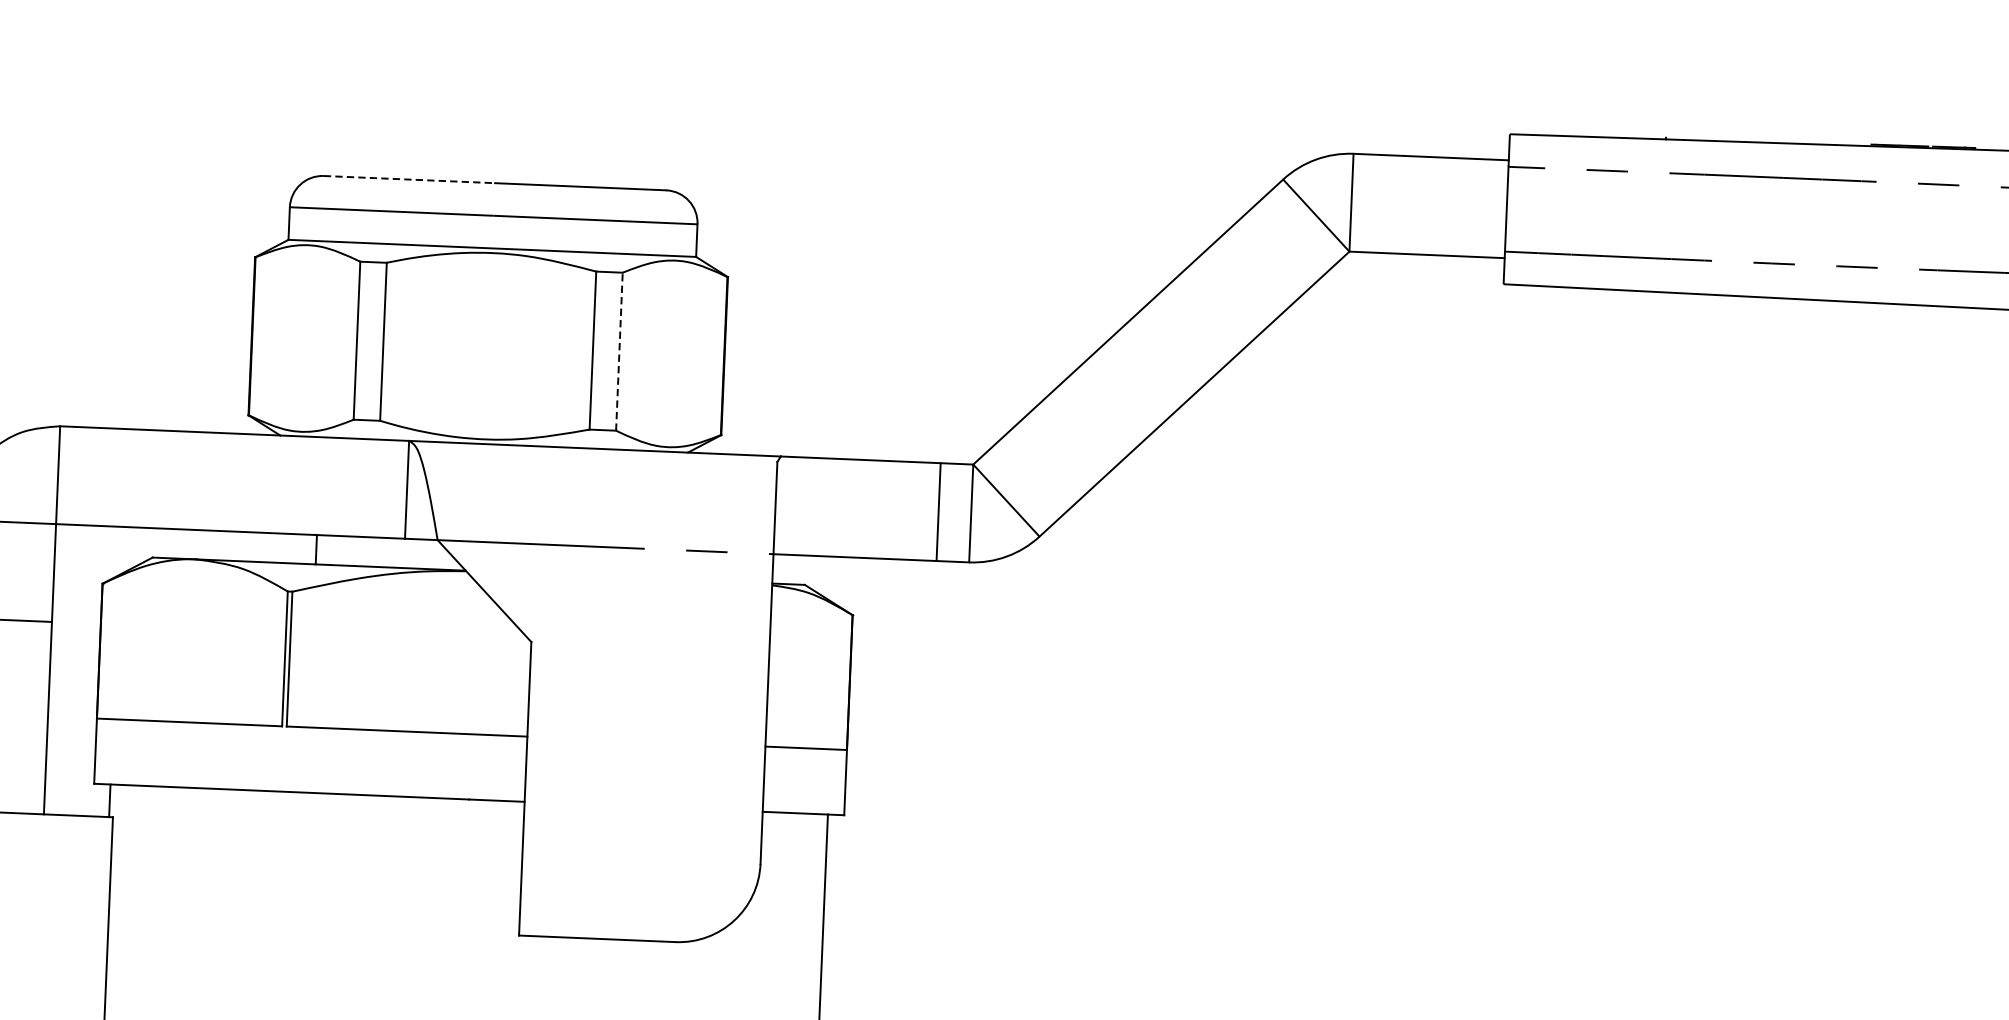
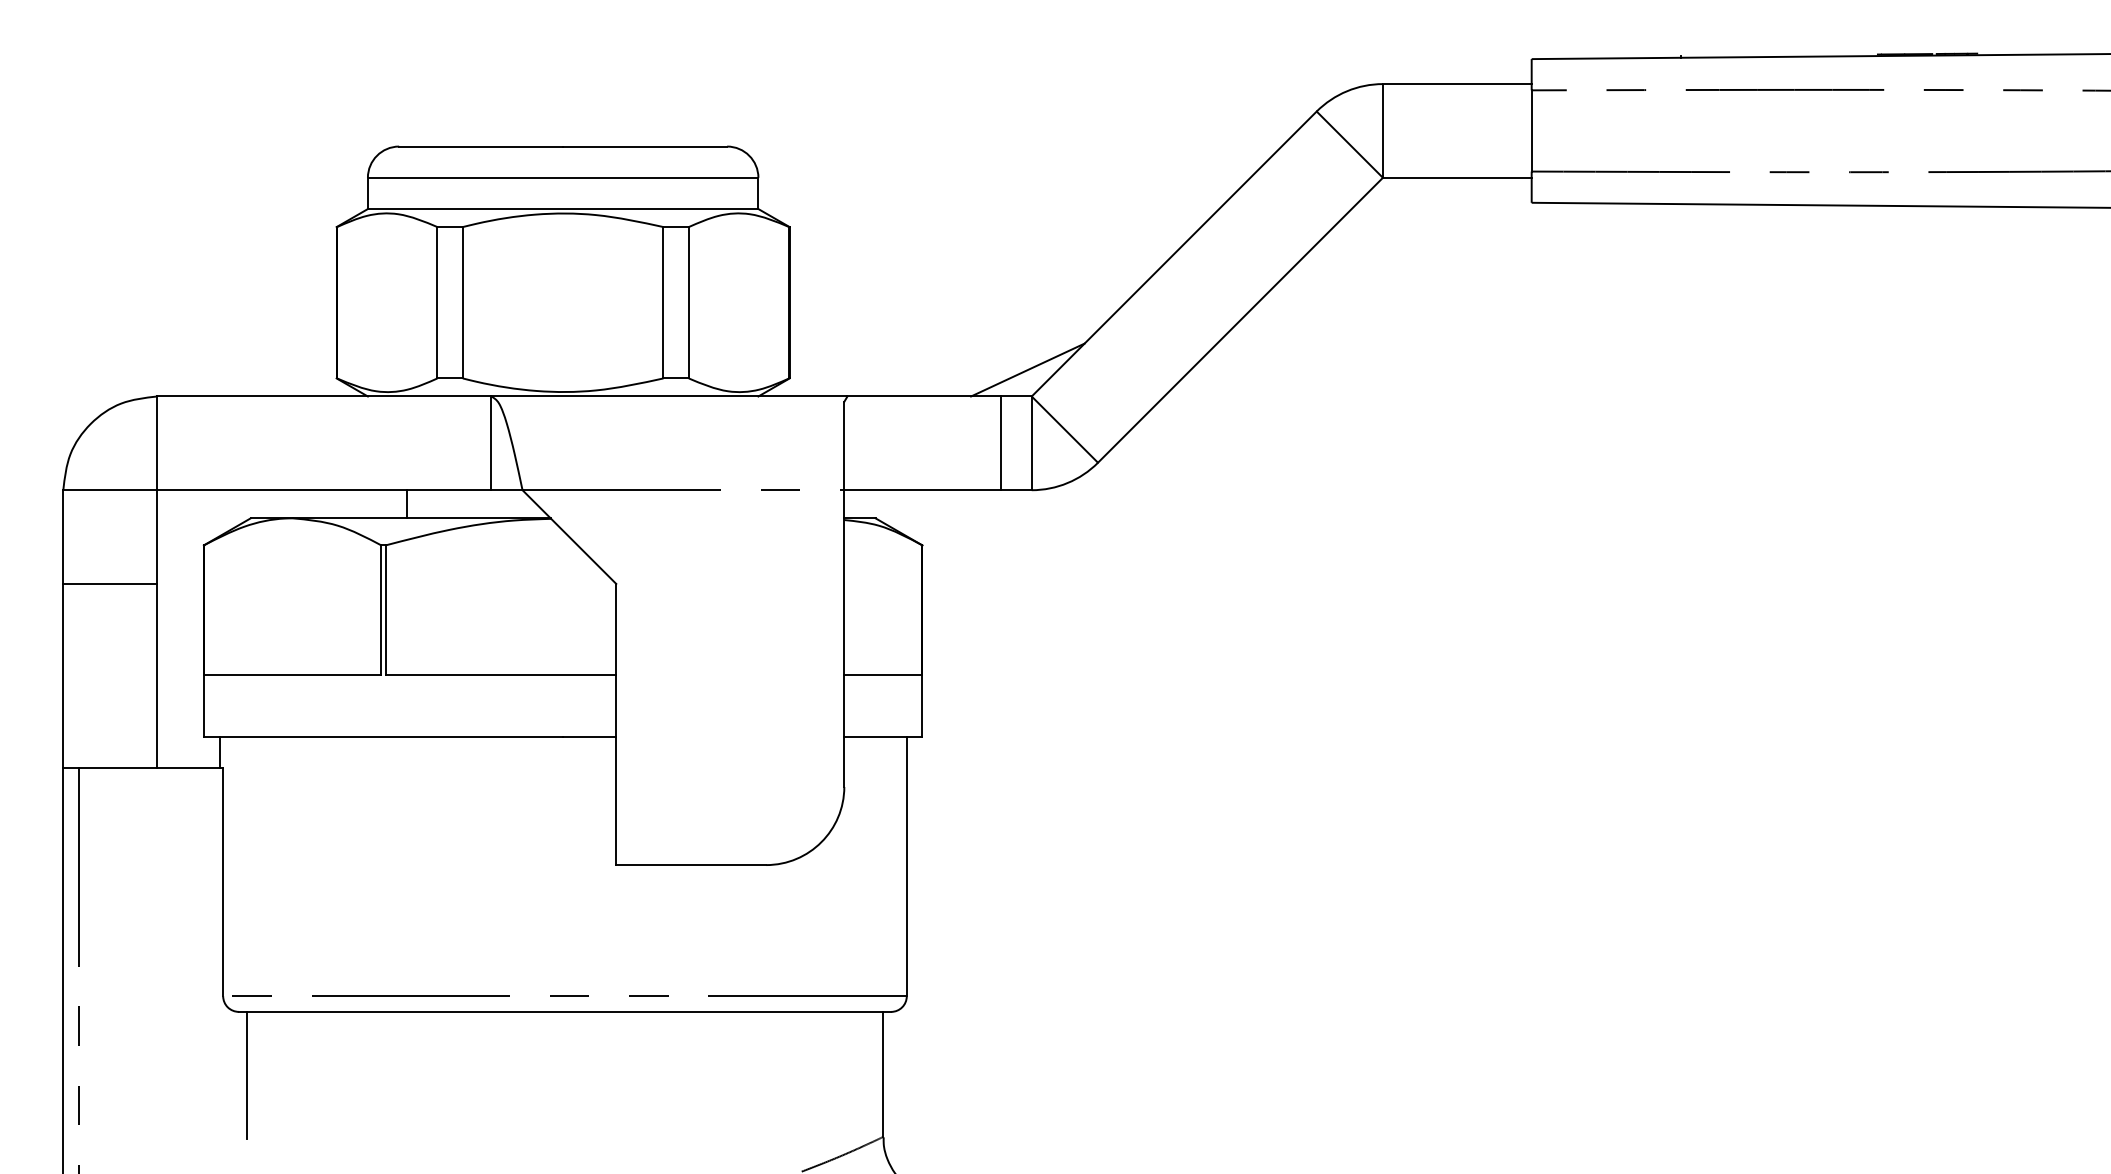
line: (409, 179) -> (481, 146), dashed -> solid
line: (619, 351) -> (688, 302), dashed -> solid
line: (970, 436) -> (1027, 369), added

